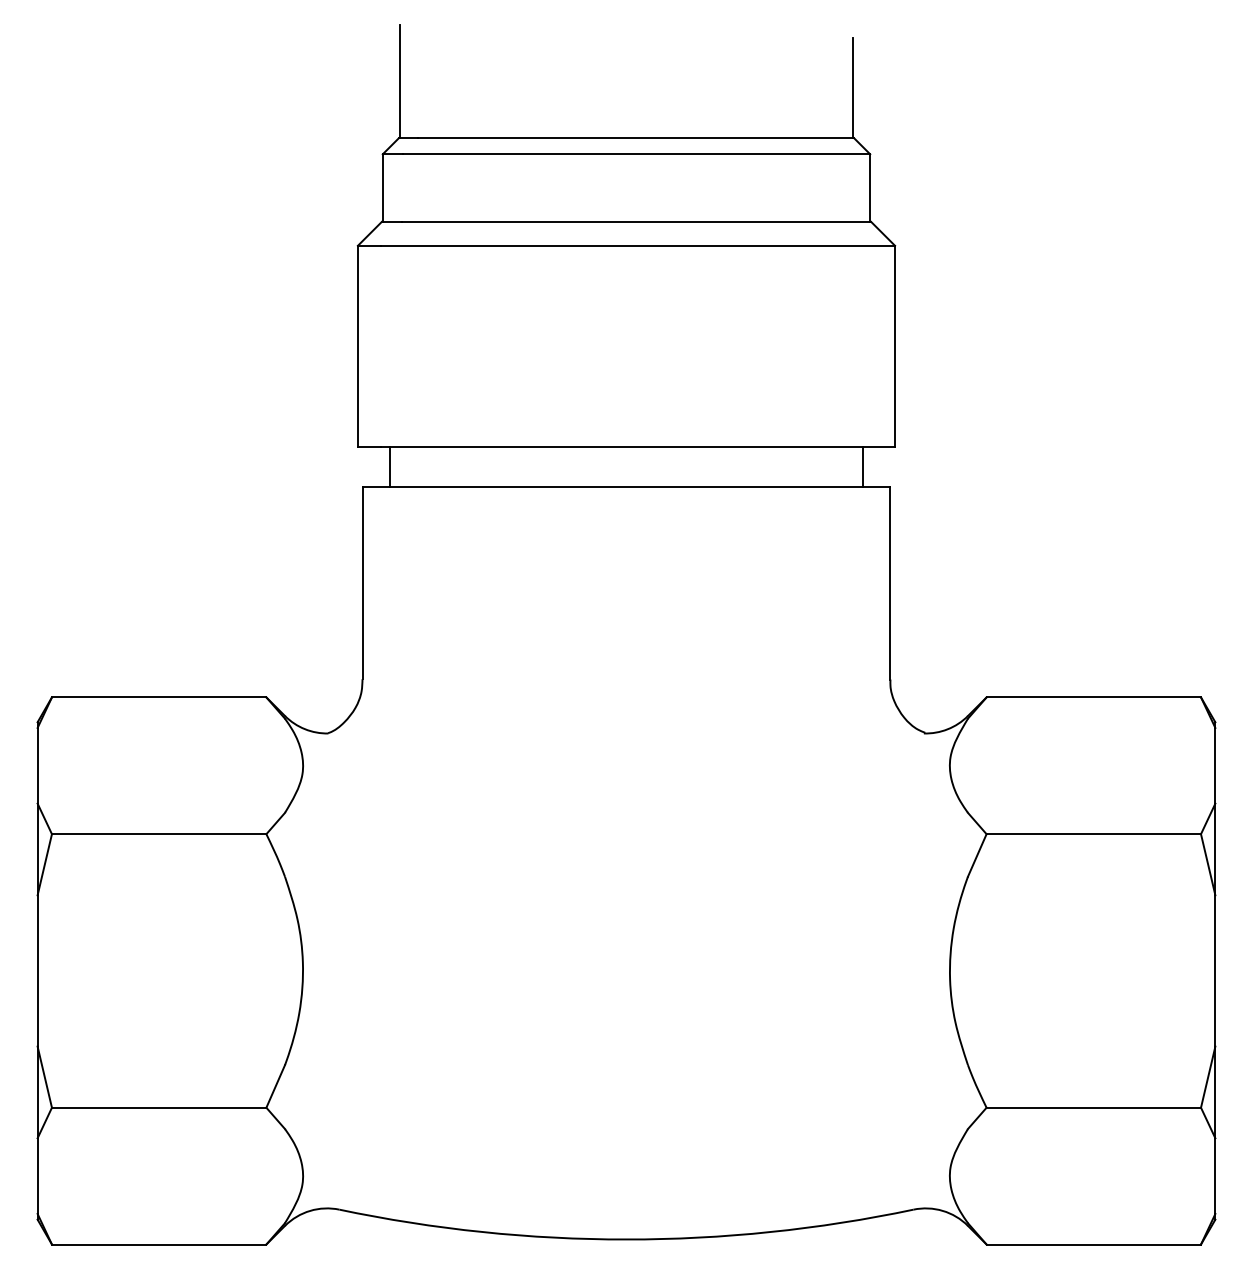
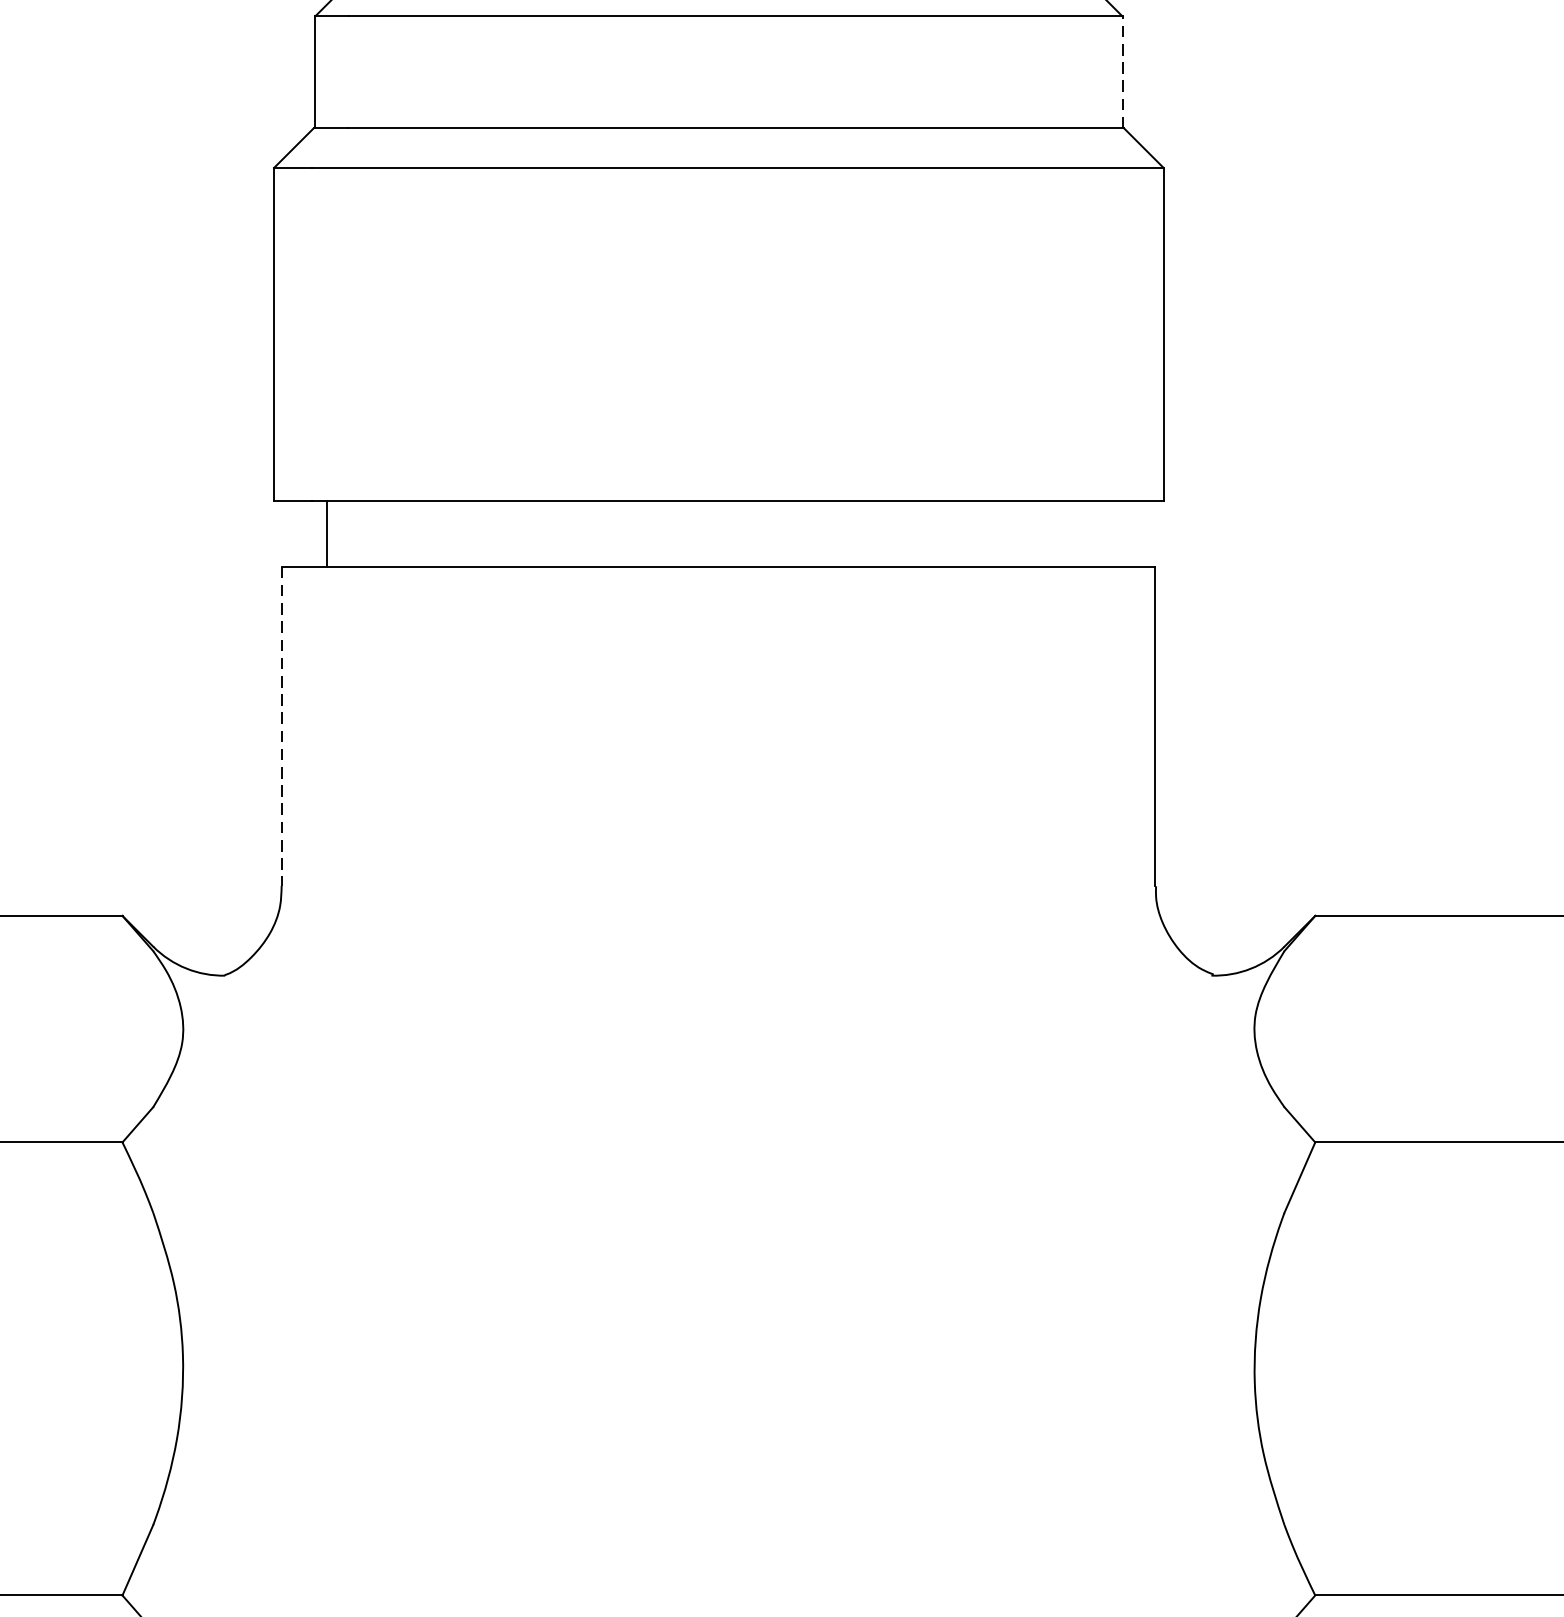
line: (870, 188) -> (1122, 73), solid -> dashed
line: (863, 466) -> (1111, 533), removed
line: (362, 583) -> (281, 727), solid -> dashed

